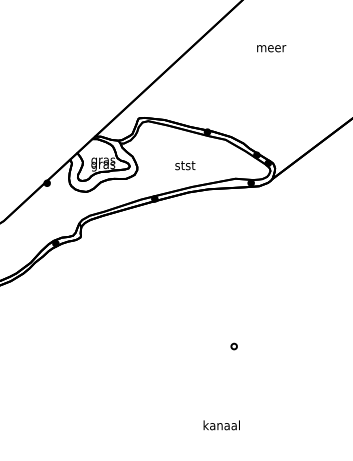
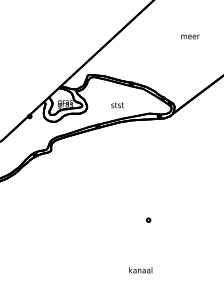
text: (271, 47) -> (190, 36), moved

